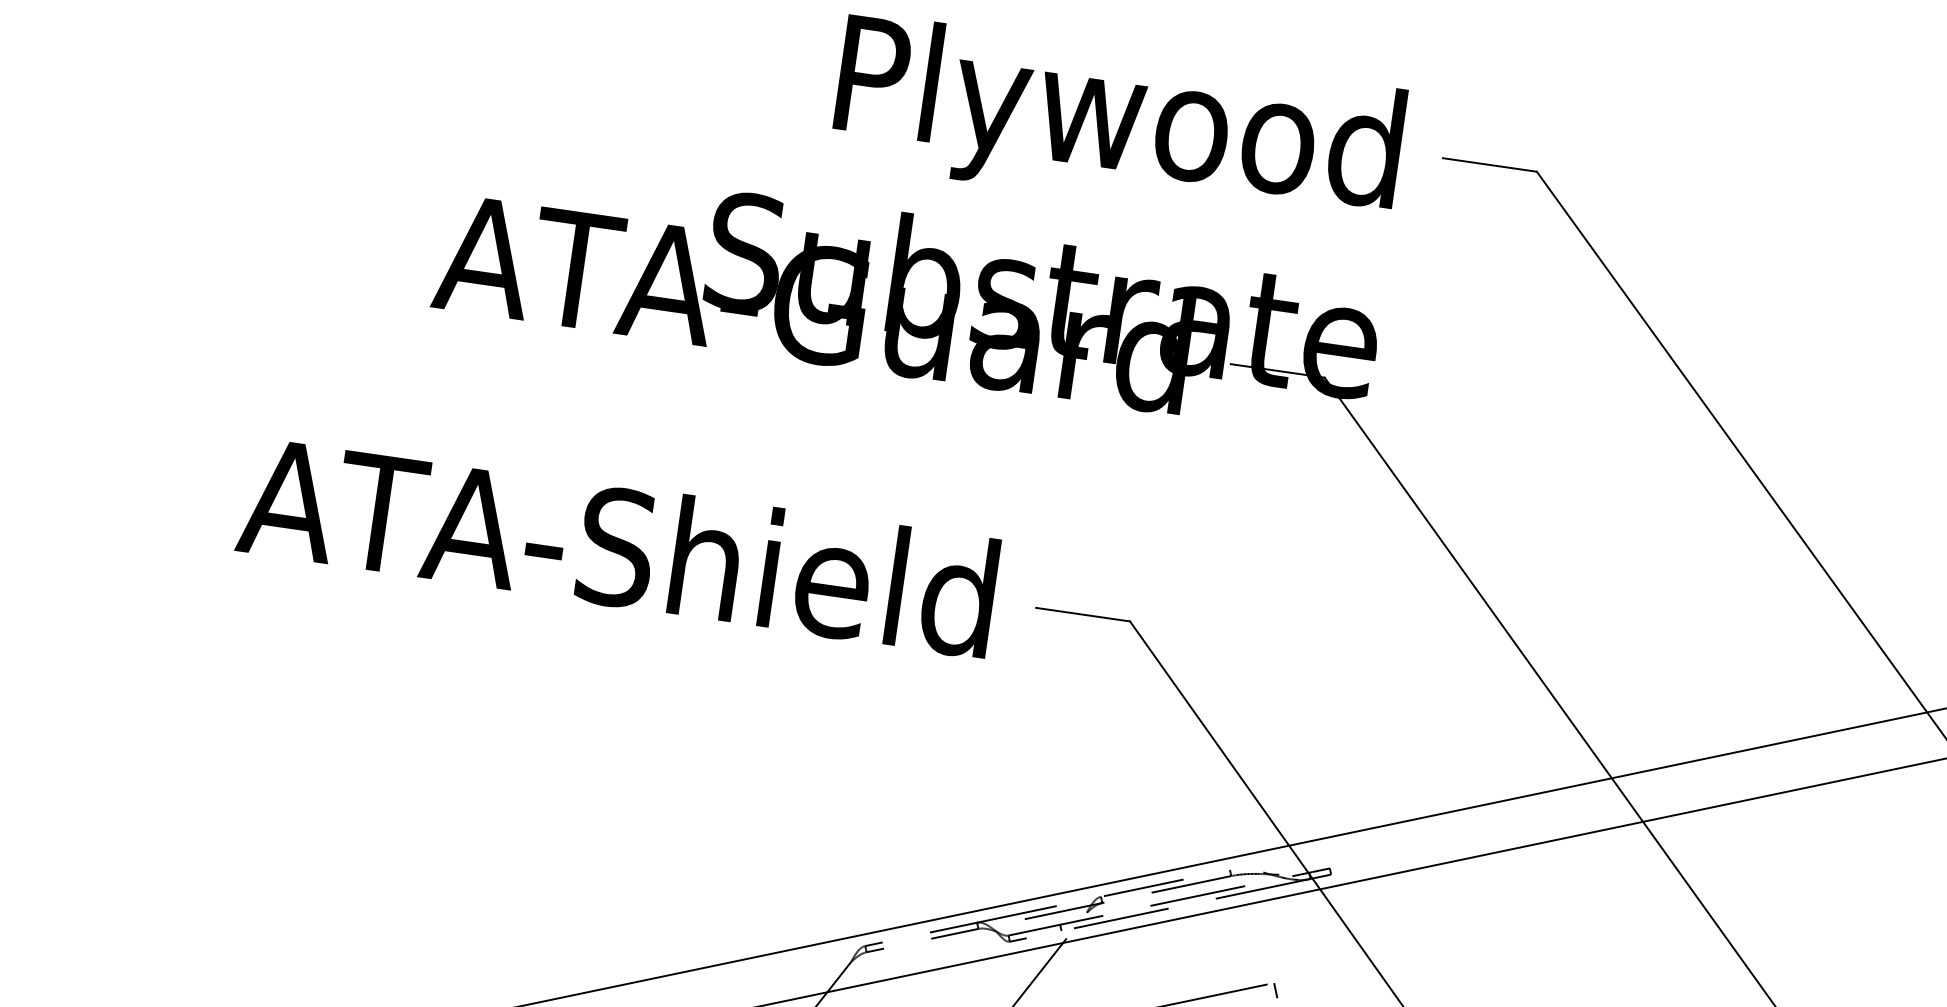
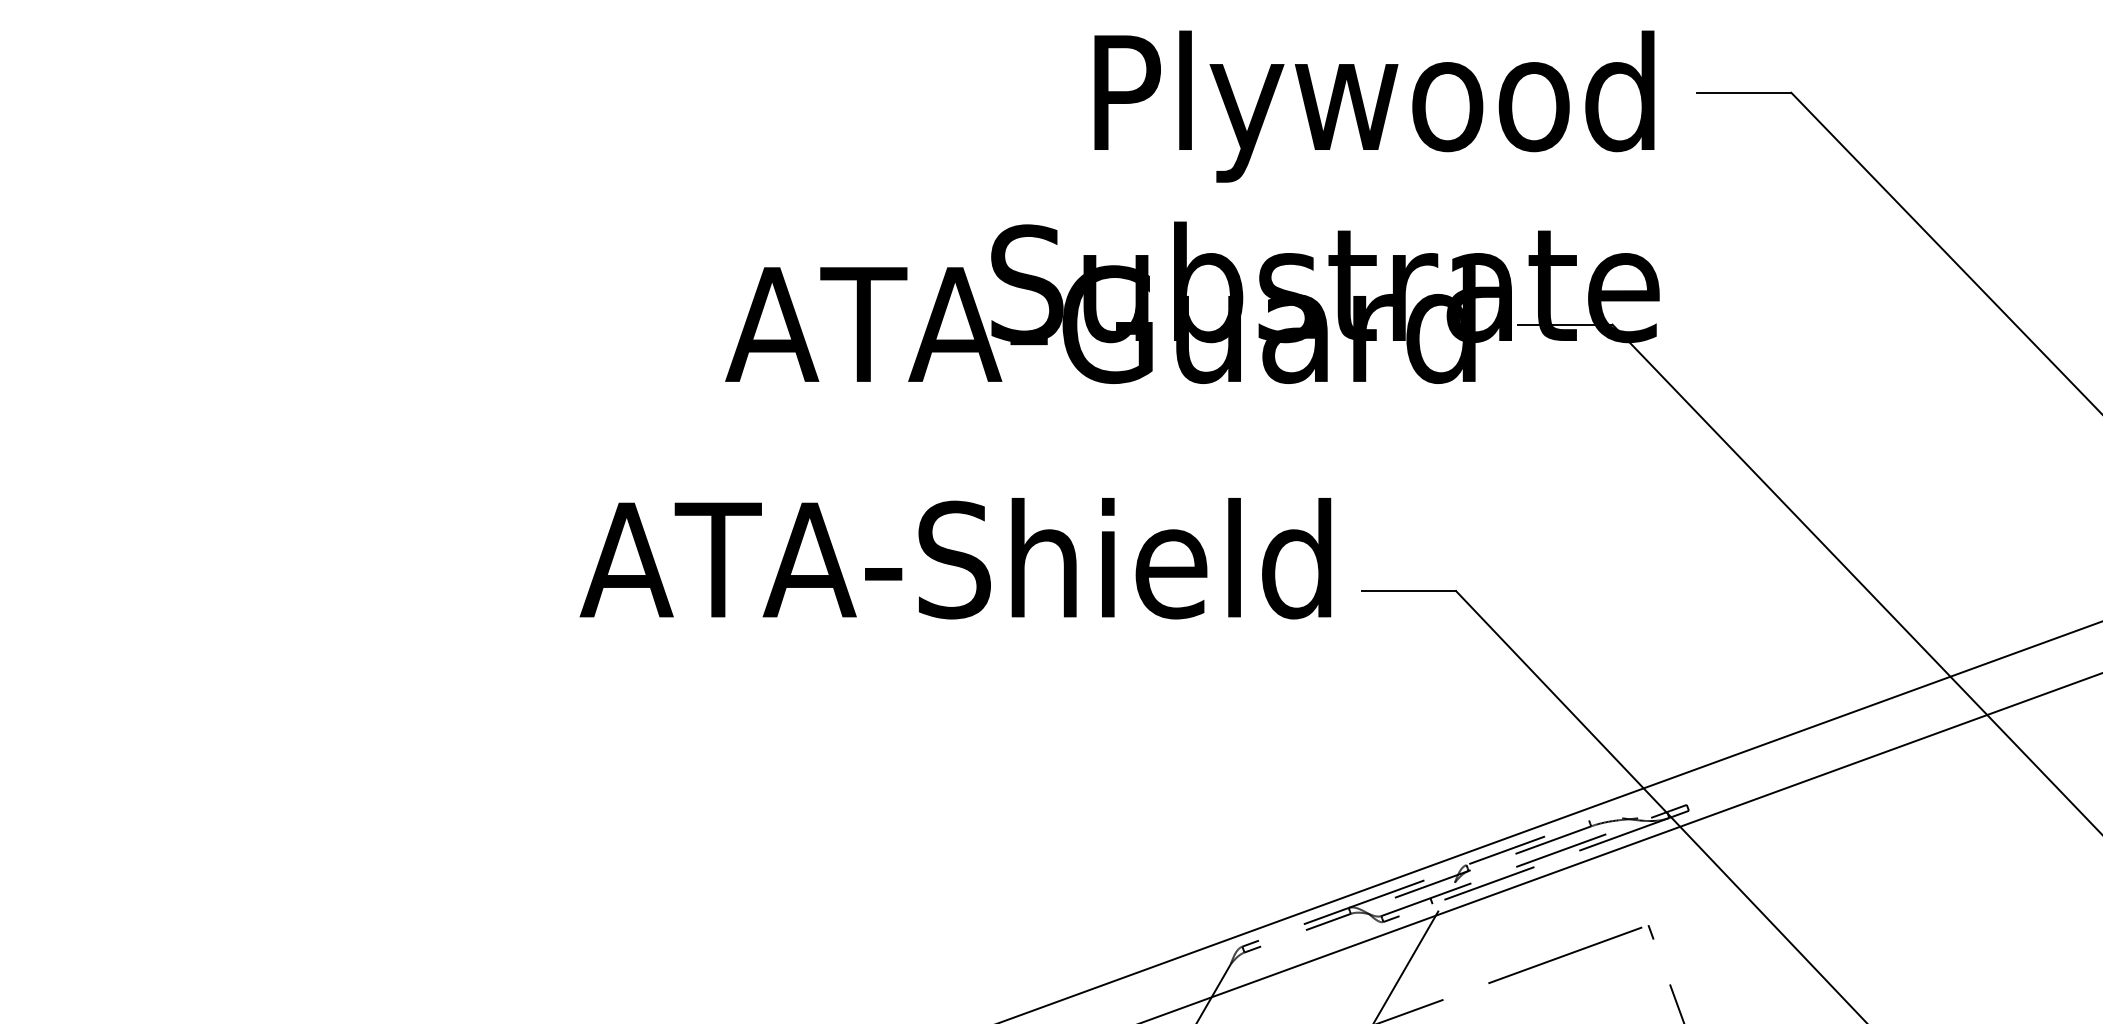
text: (618, 546) -> (955, 558), moved

